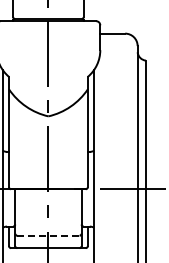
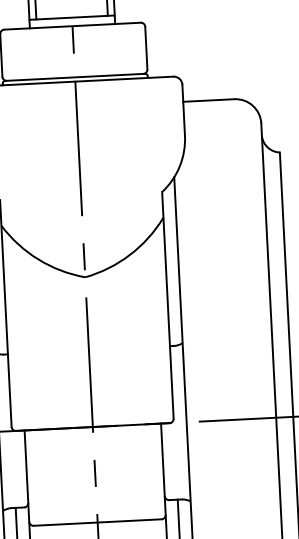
line: (48, 235) -> (97, 522), dashed -> solid

